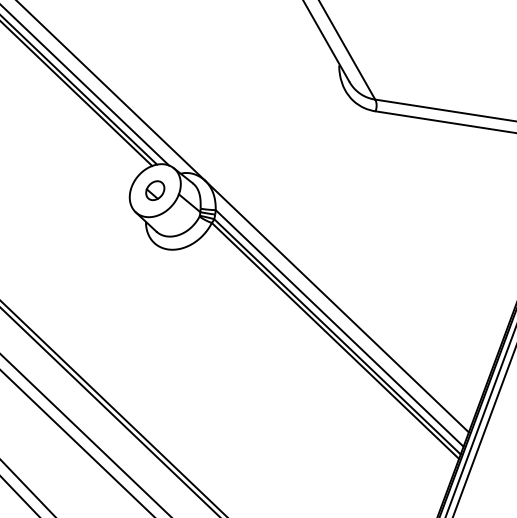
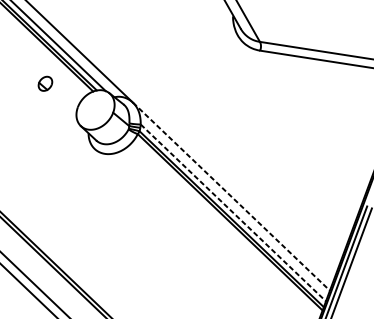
part: (155, 190) -> (45, 83), moved
line: (337, 307) -> (231, 197), solid -> dashed
line: (340, 328) -> (233, 213), solid -> dashed

